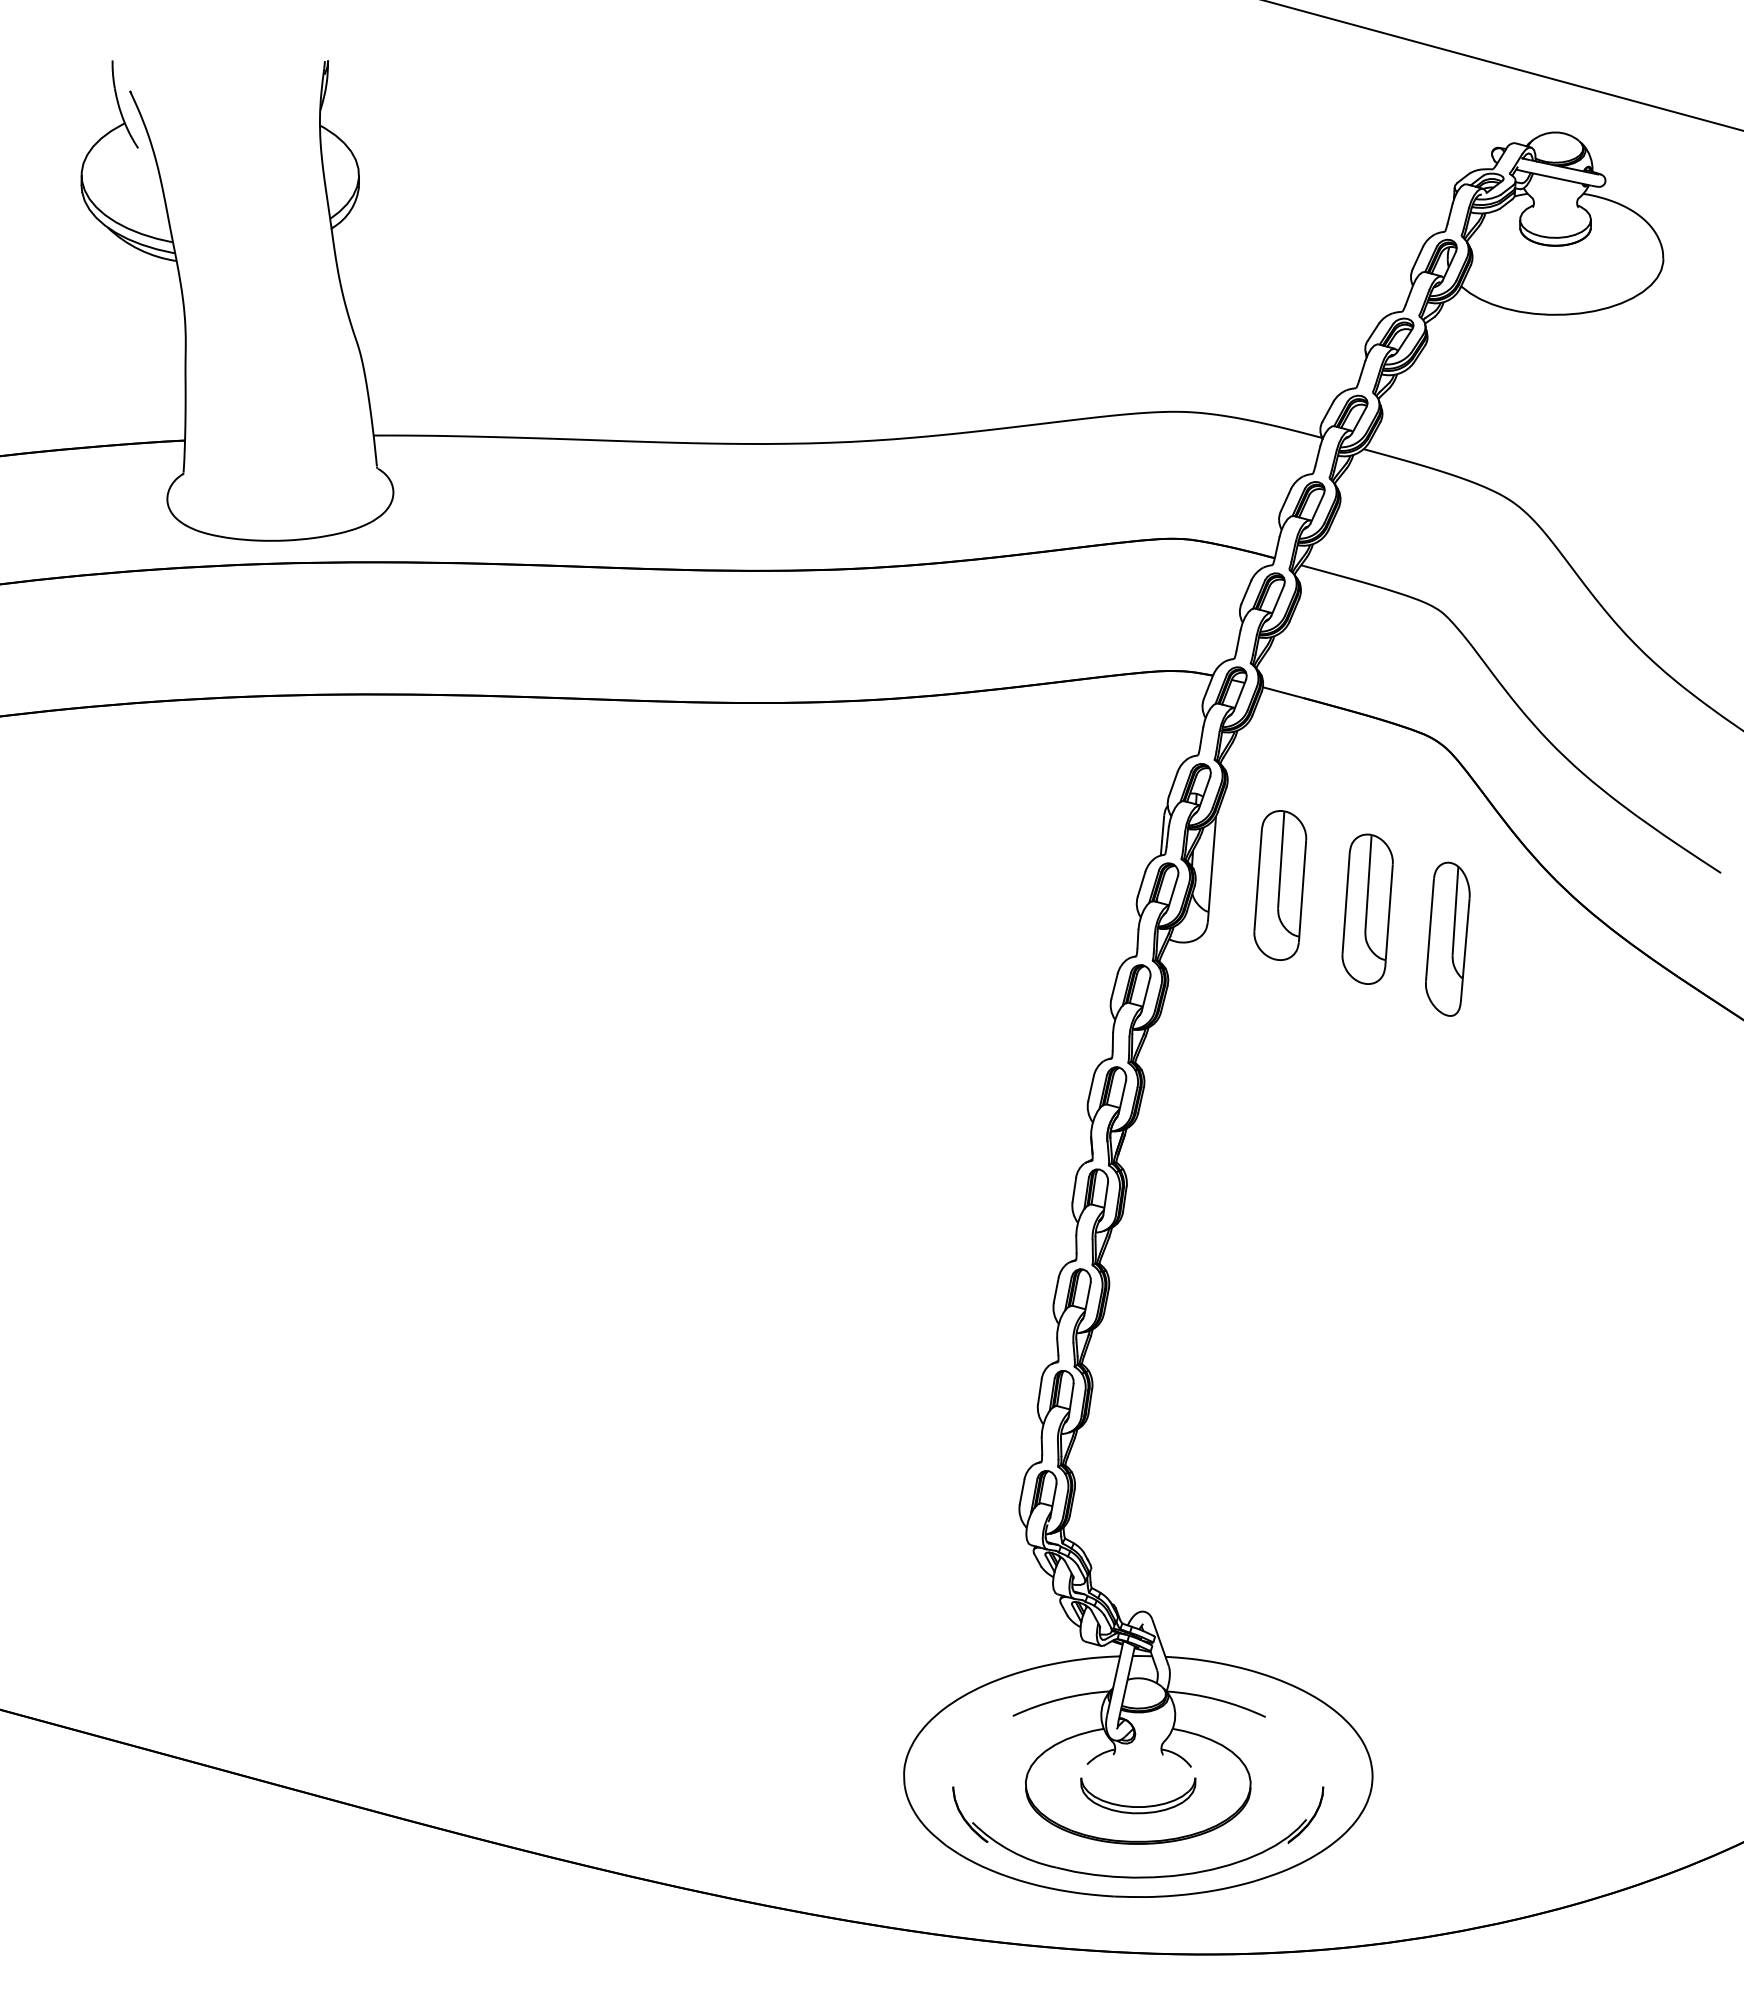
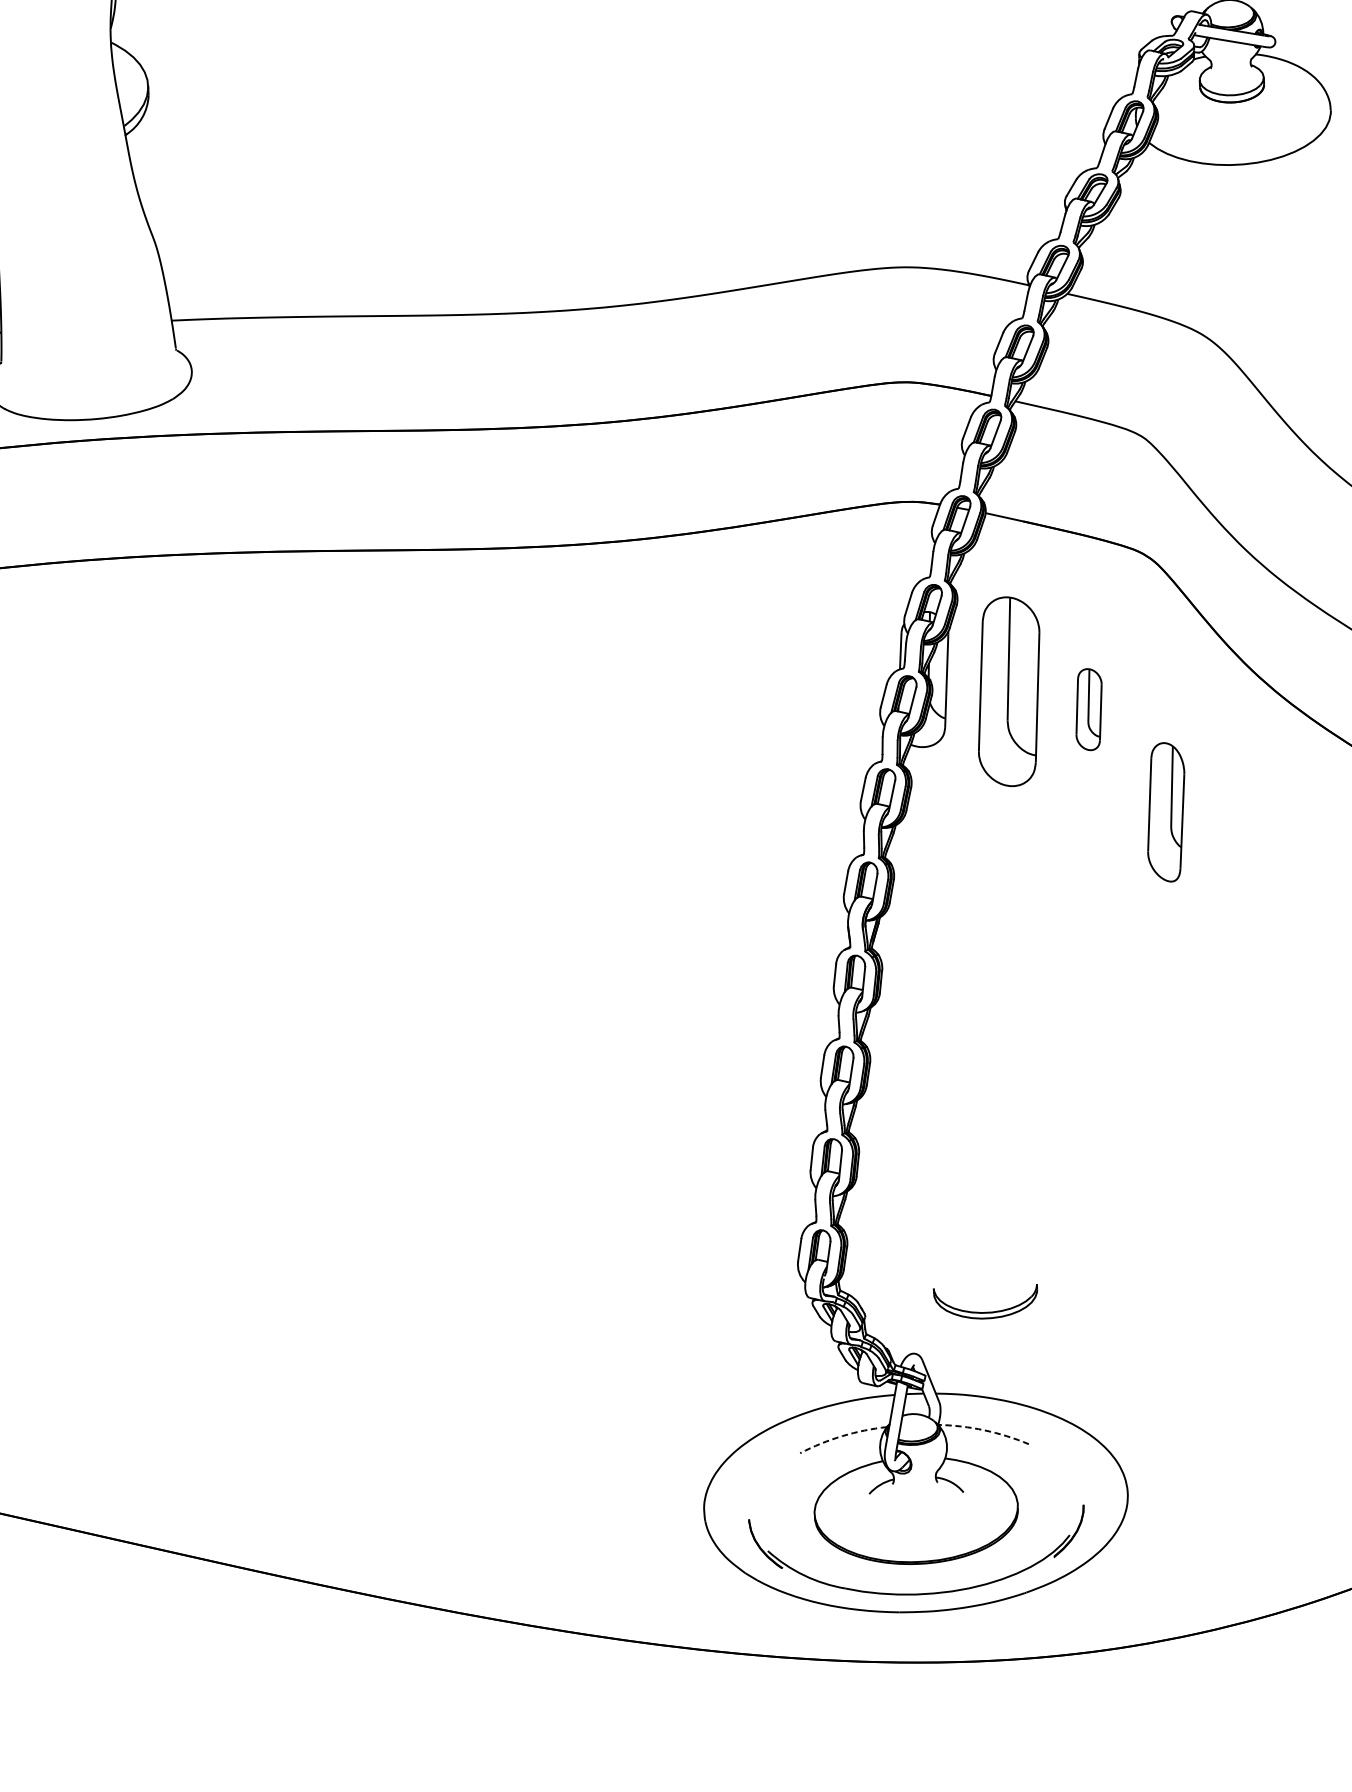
part: (1280, 885) -> (1009, 691), size x1.4
part: (1367, 908) -> (1088, 709), size x0.6
part: (1447, 938) -> (1165, 811), moved
arc: (1060, 1699) -> (842, 1436), solid -> dashed
arc: (1217, 1699) -> (984, 1430), solid -> dashed
part: (1138, 1806) -> (986, 1312), moved

